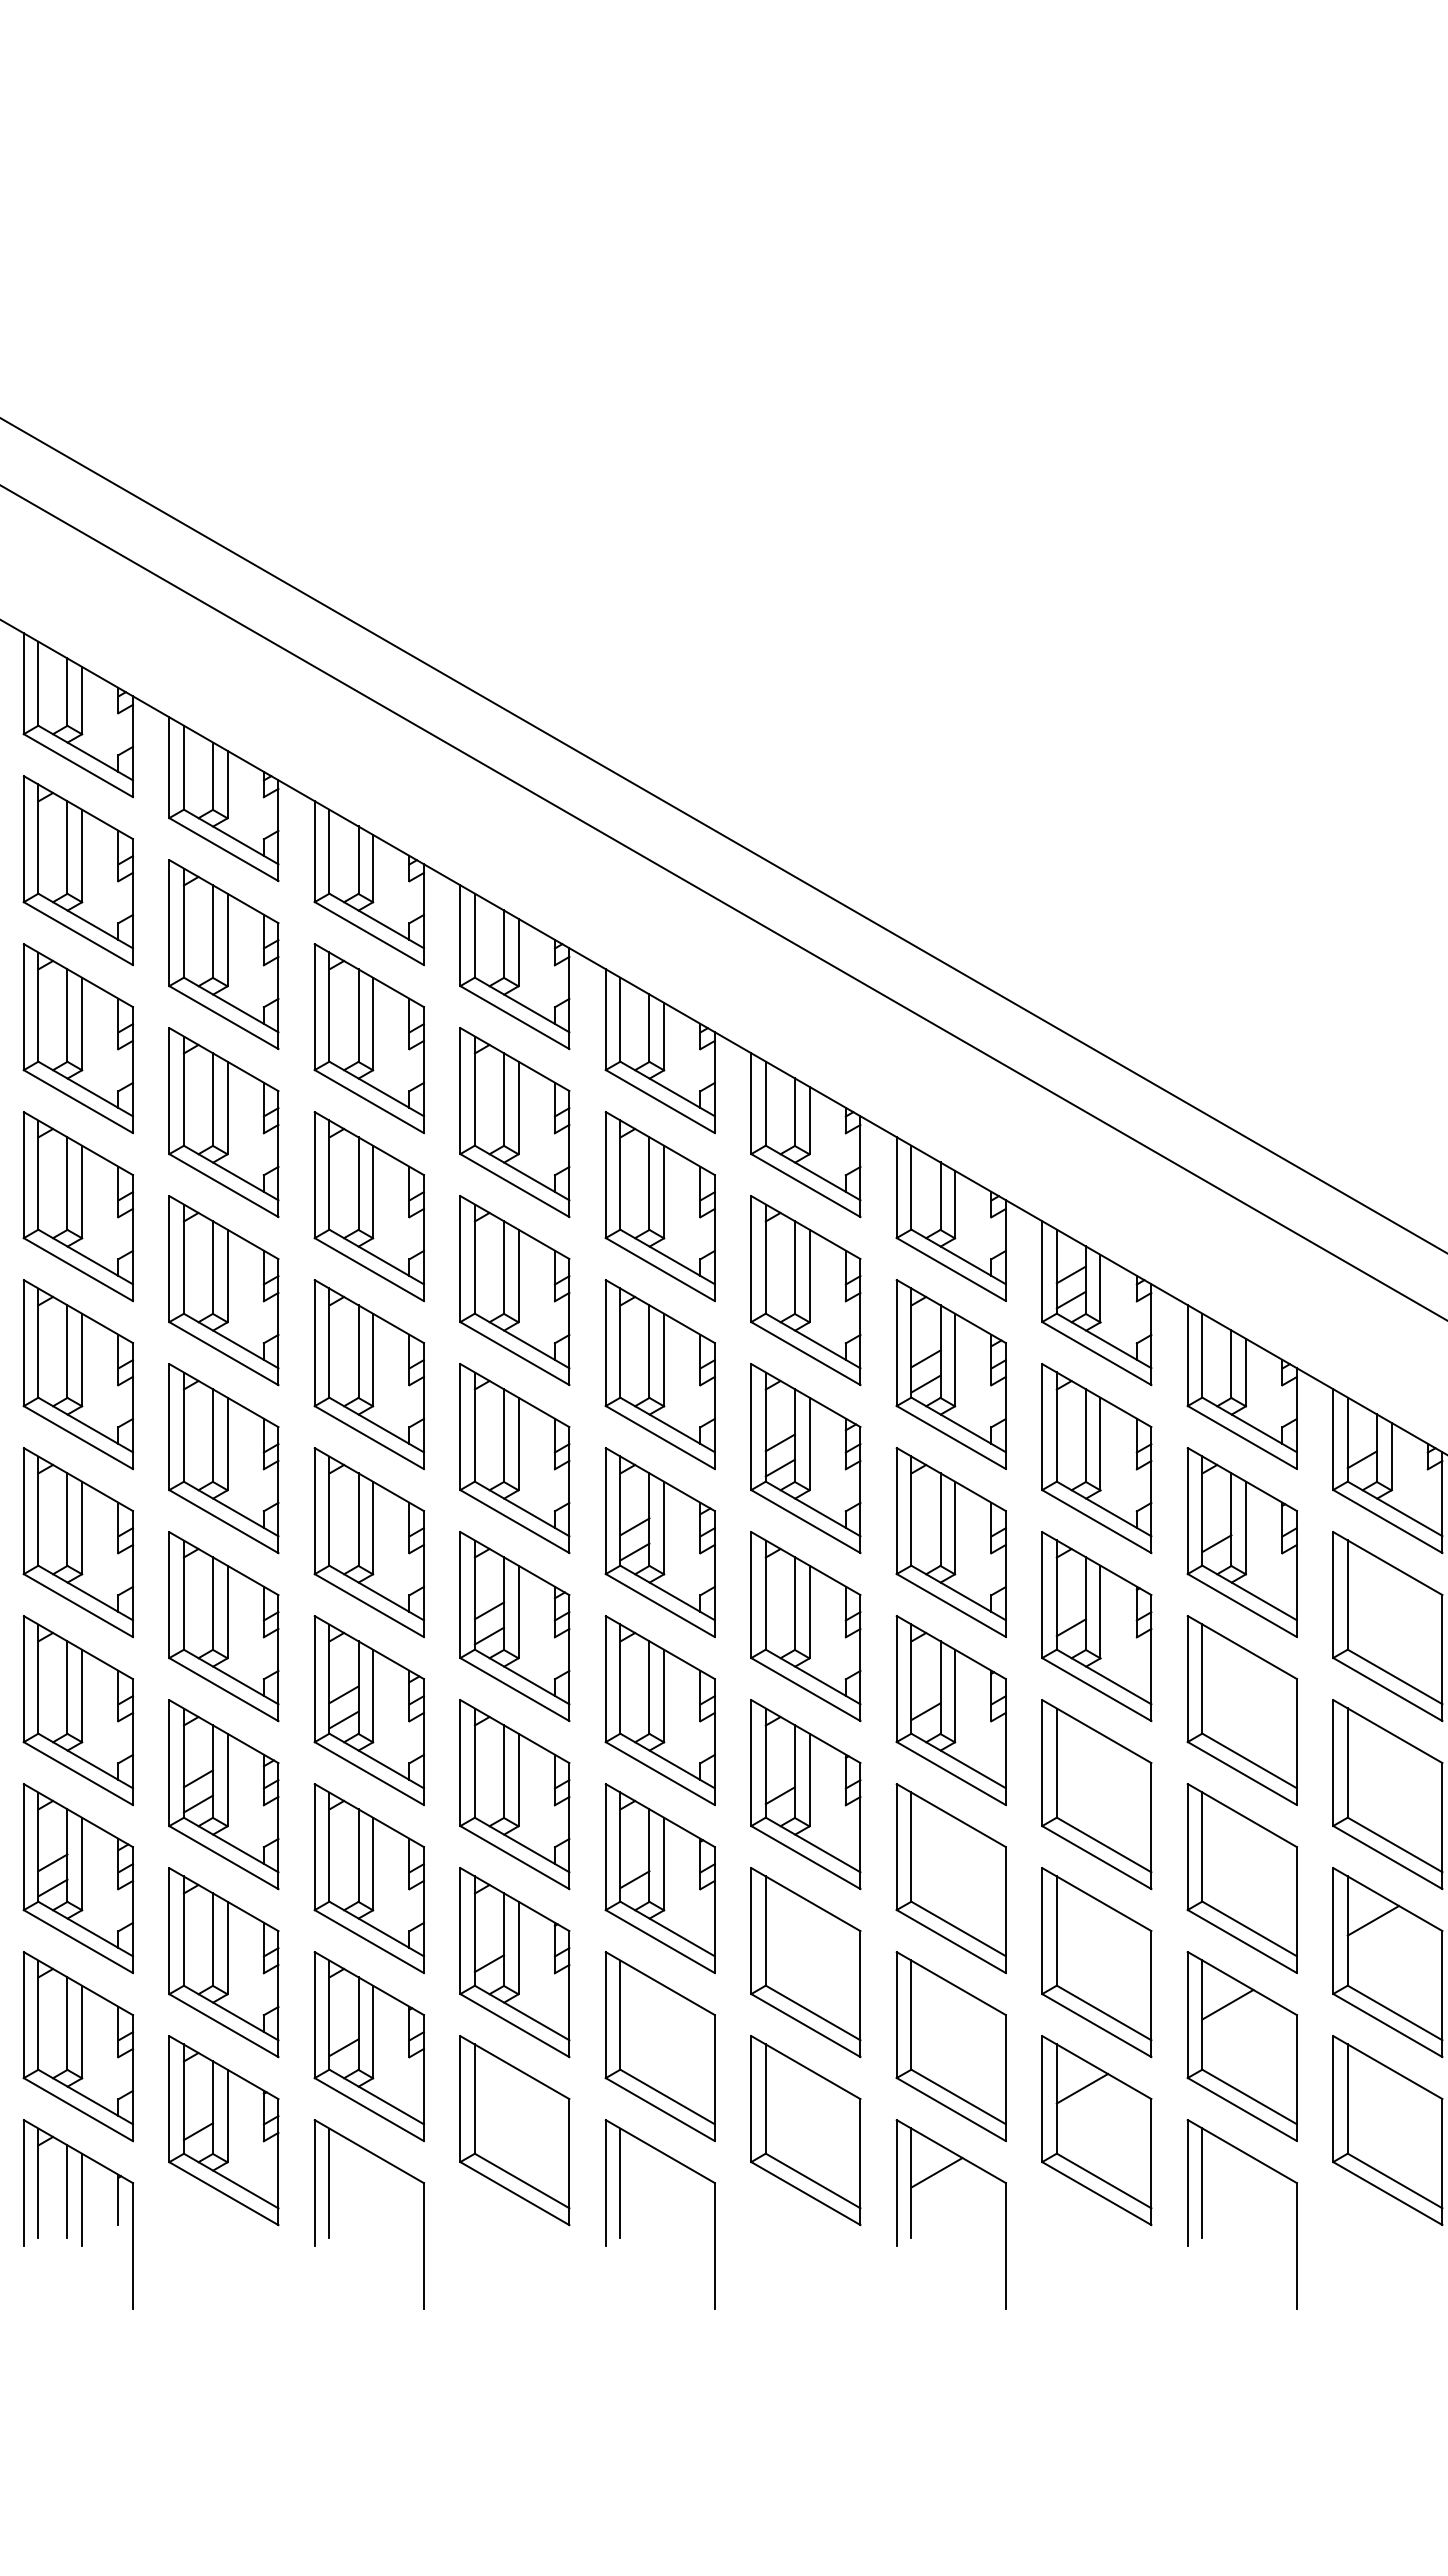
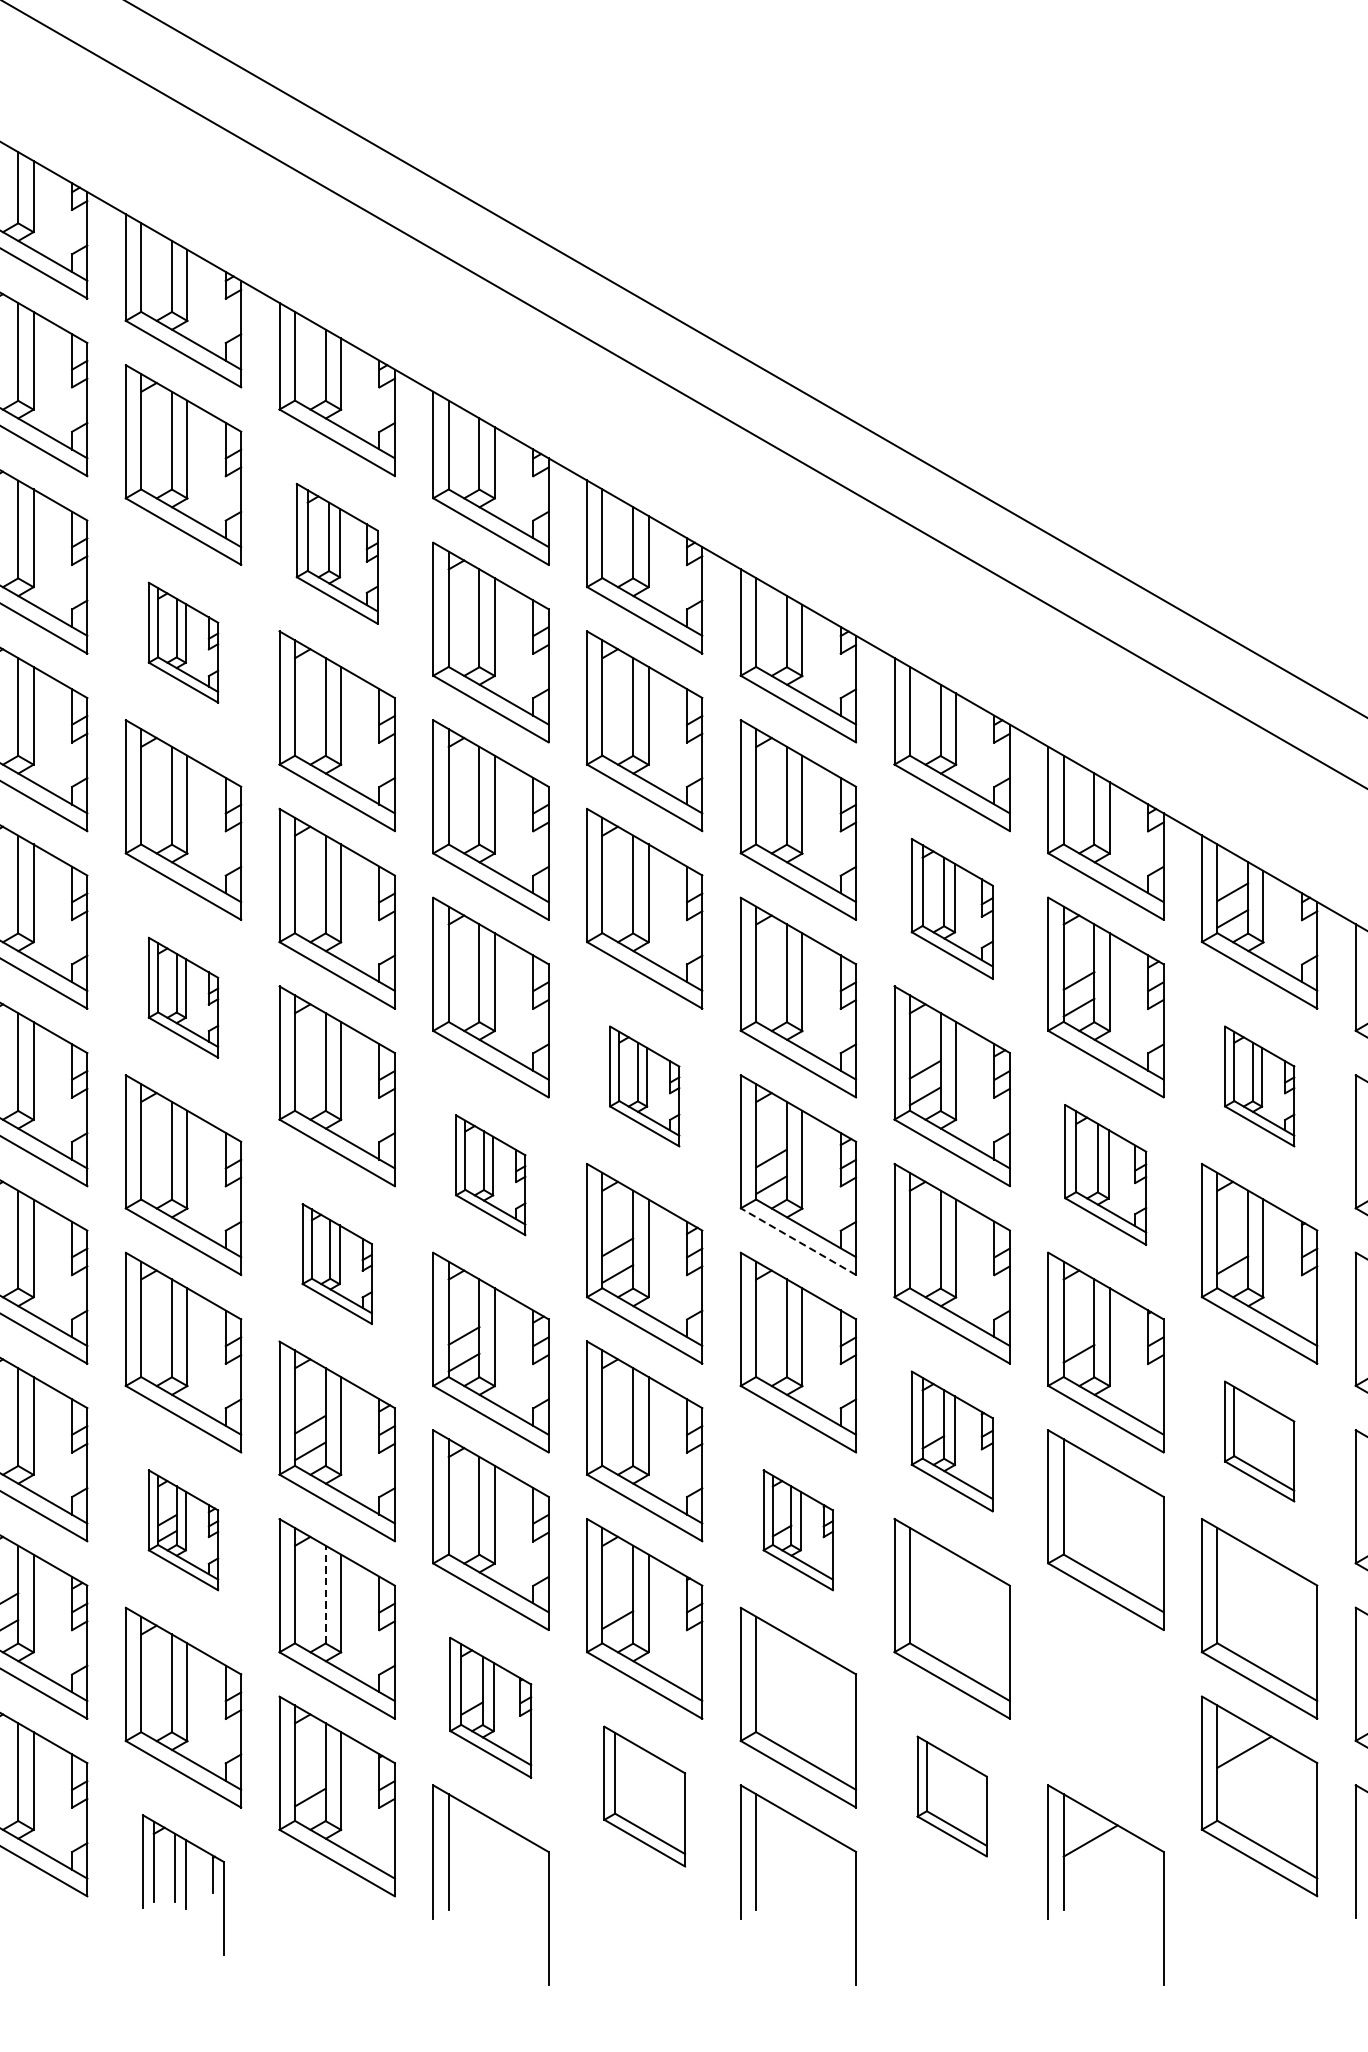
part: (223, 954) -> (336, 553), size x0.7
part: (78, 1038) -> (183, 642), size x0.6
part: (805, 1290) -> (951, 908), size x0.7
part: (78, 1374) -> (183, 997), size x0.6
part: (514, 1458) -> (644, 1086), size x0.6
part: (1096, 1458) -> (1259, 1086), size x0.6
part: (368, 1542) -> (490, 1174), size x0.6
part: (950, 1542) -> (1105, 1174), size x0.7
line: (660, 1605) -> (798, 1241), solid -> dashed
part: (223, 1626) -> (336, 1263), size x0.6
part: (805, 1794) -> (951, 1441), size x0.7
part: (1096, 1794) -> (1259, 1441), size x0.6
part: (78, 1878) -> (183, 1530), size x0.6
part: (659, 1878) -> (797, 1530), size x0.6
line: (212, 1939) -> (325, 1594), solid -> dashed
part: (368, 2046) -> (490, 1707), size x0.7
part: (950, 2046) -> (1105, 1707), removed
part: (514, 2130) -> (644, 1796), size x0.7
part: (805, 2130) -> (951, 1796), size x0.6
part: (77, 2214) -> (182, 1885), size x0.7

